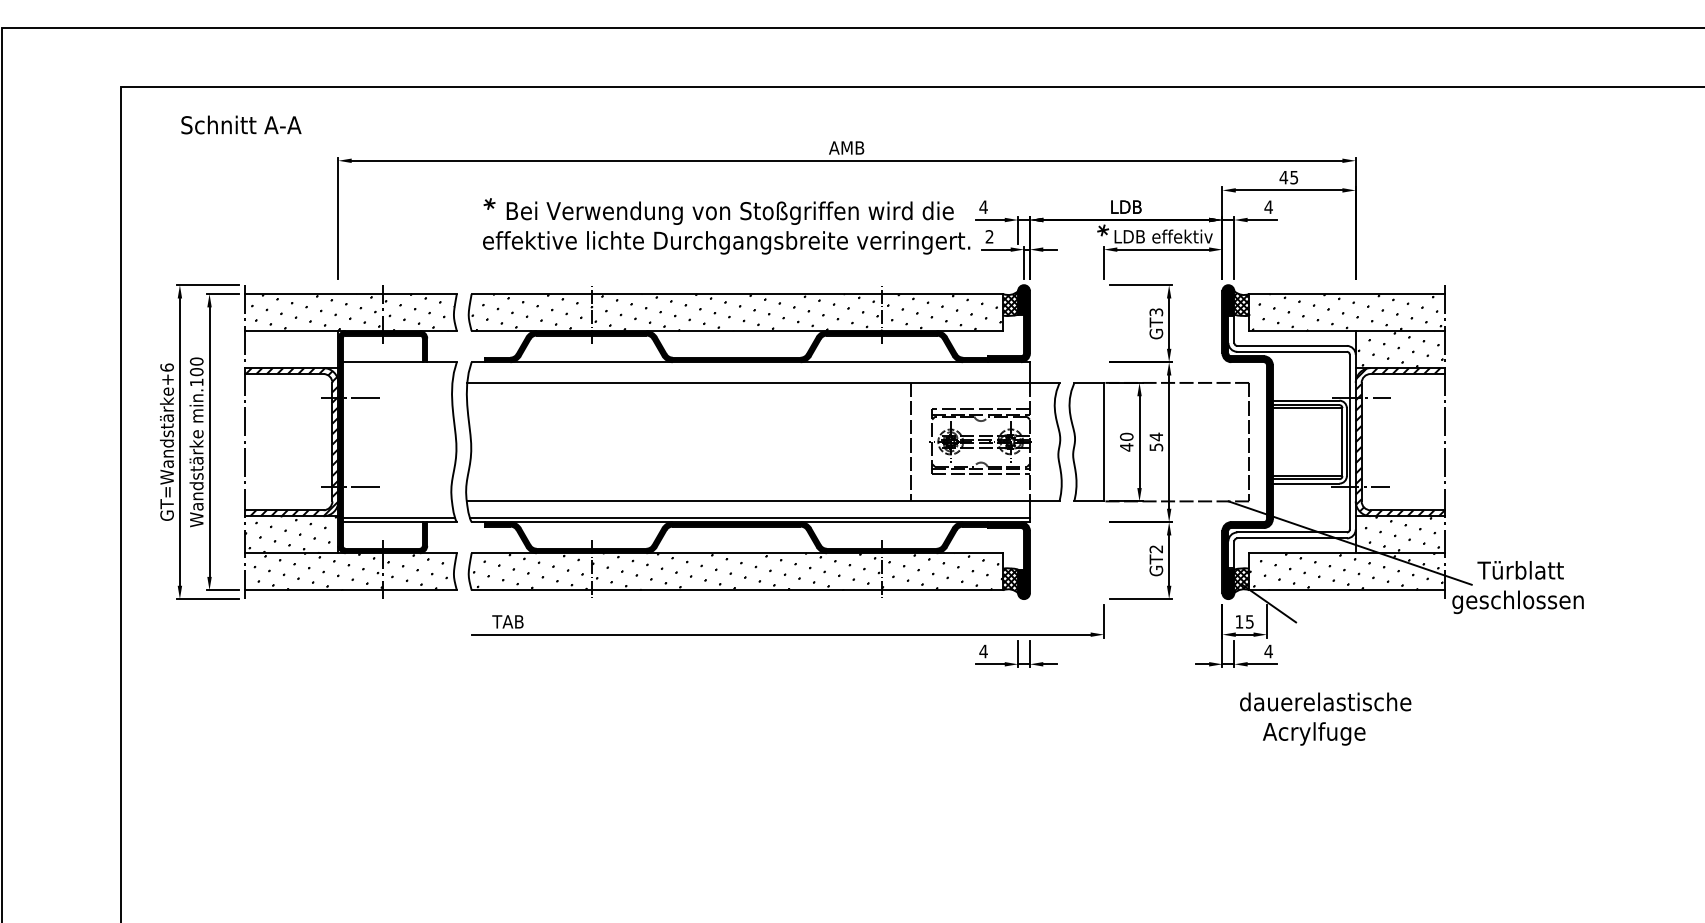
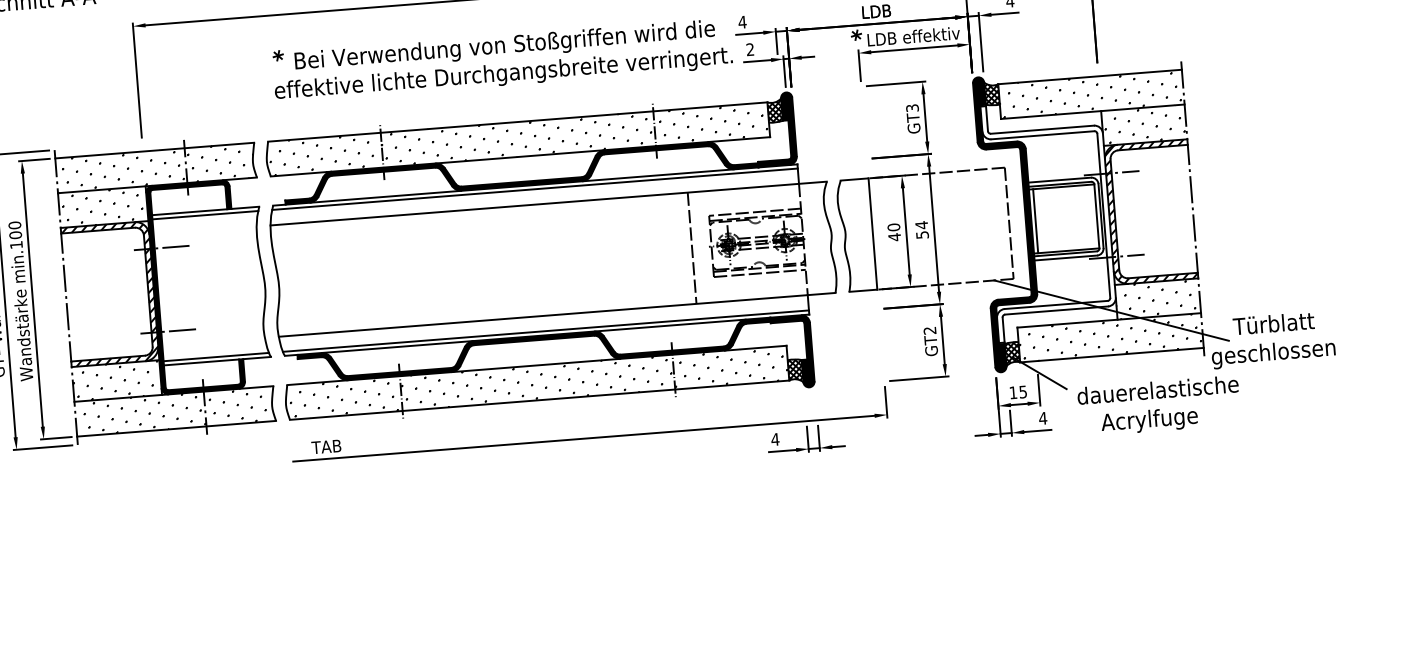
hatch: (289, 349) -> (101, 207), added
line: (398, 366) -> (204, 215), added
line: (749, 366) -> (534, 189), added
line: (1277, 442) -> (1035, 221), added
text: (1325, 718) -> (1159, 405), moved

